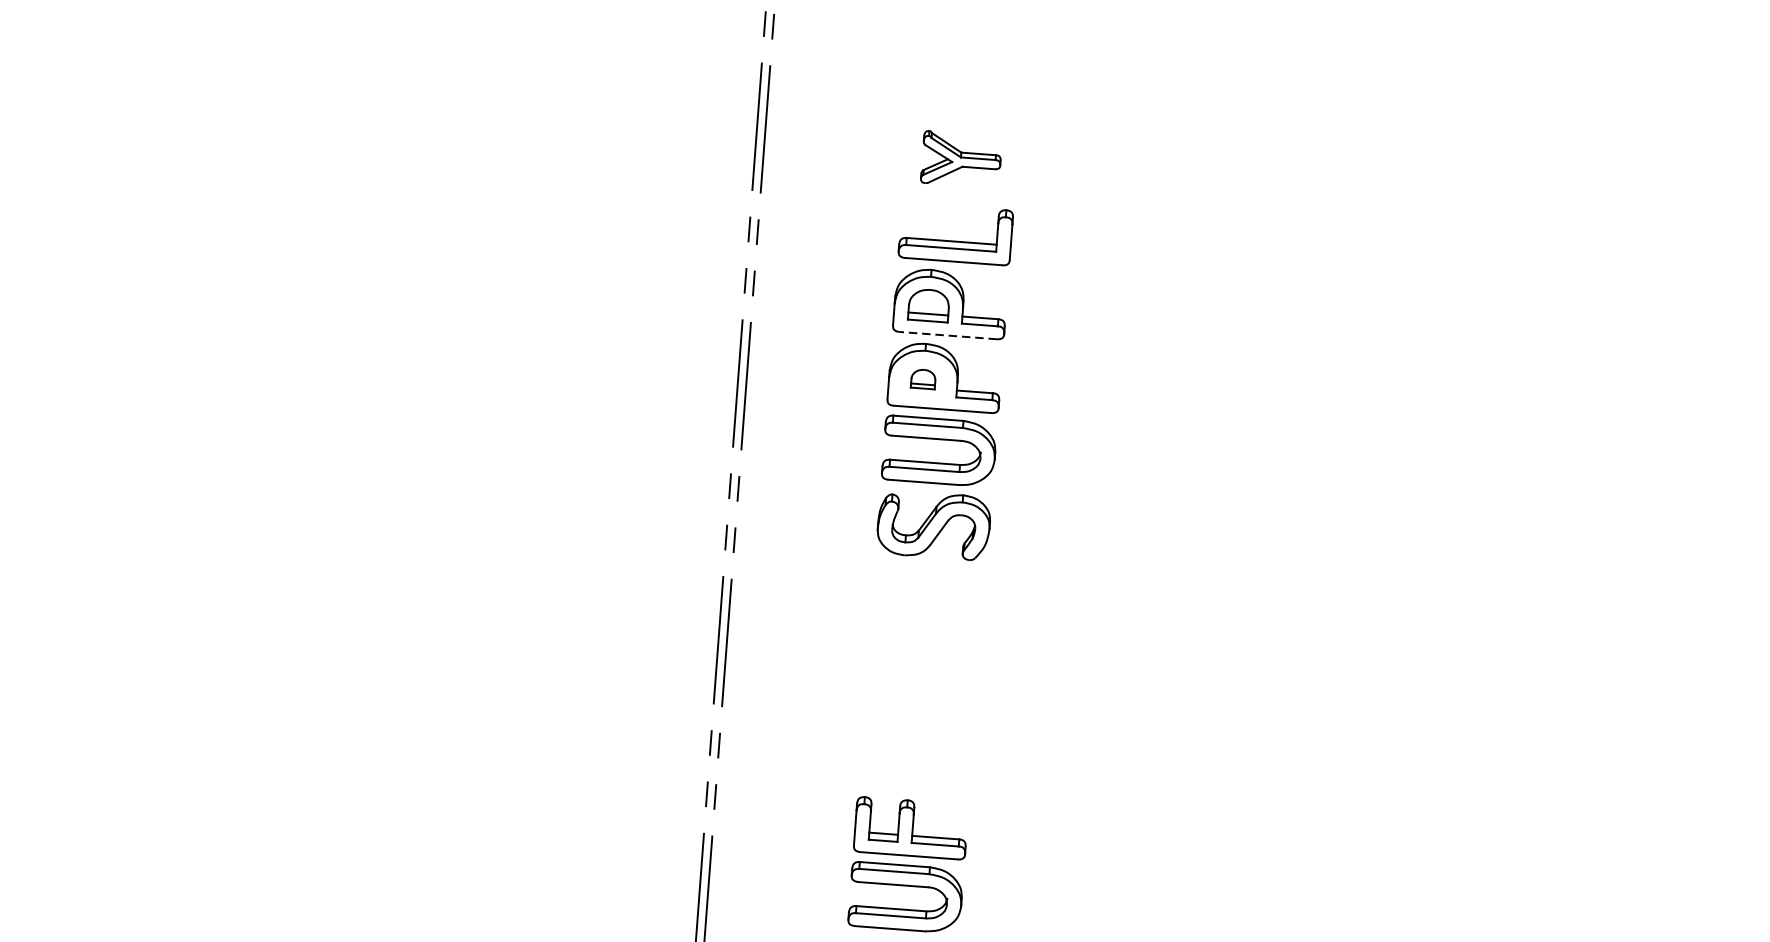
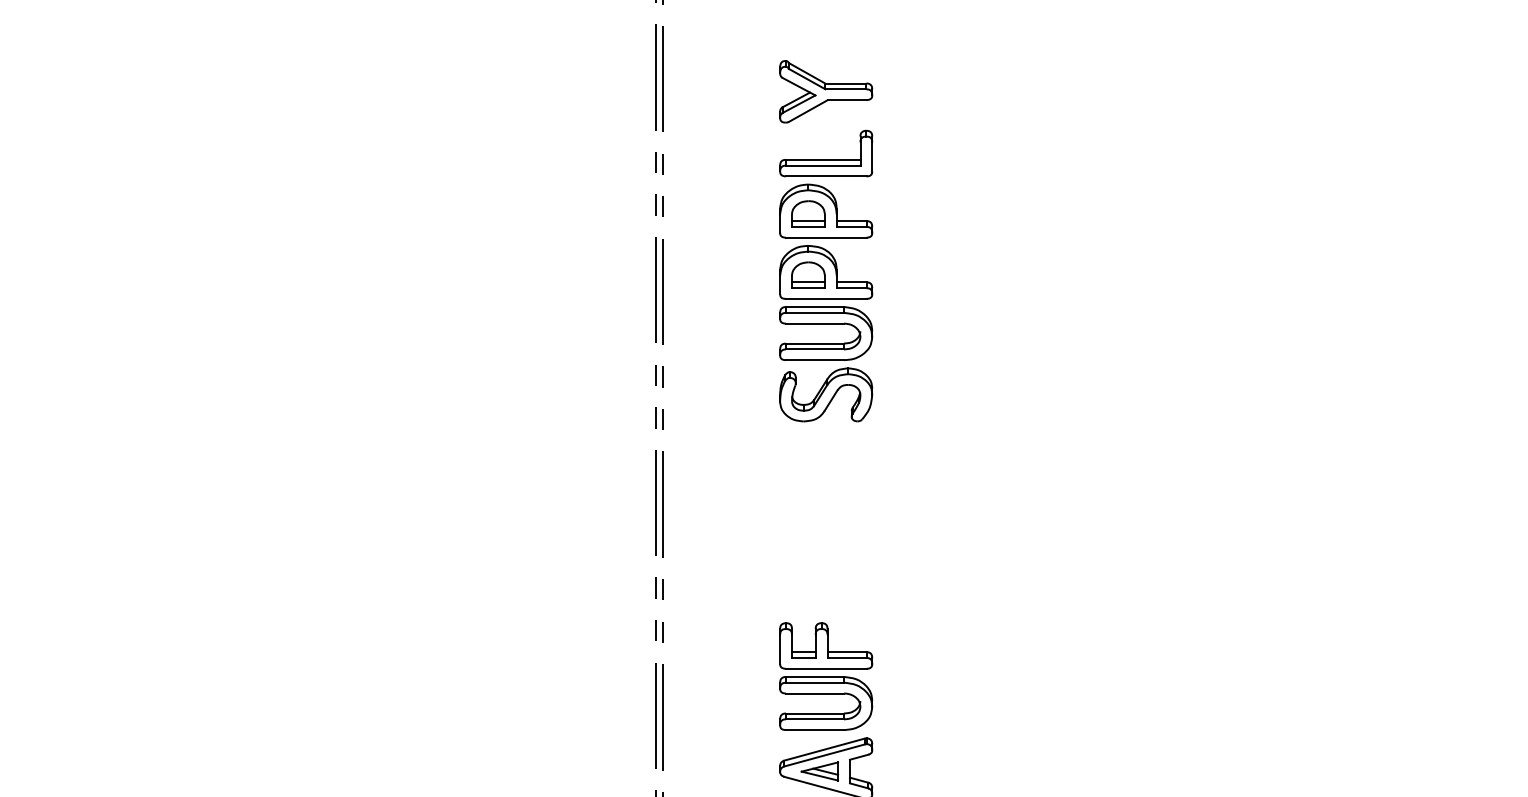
part: (961, 159) -> (826, 91), size x1.43
line: (947, 335) -> (825, 237), dashed -> solid
part: (923, 378) -> (808, 274), size x1.67

